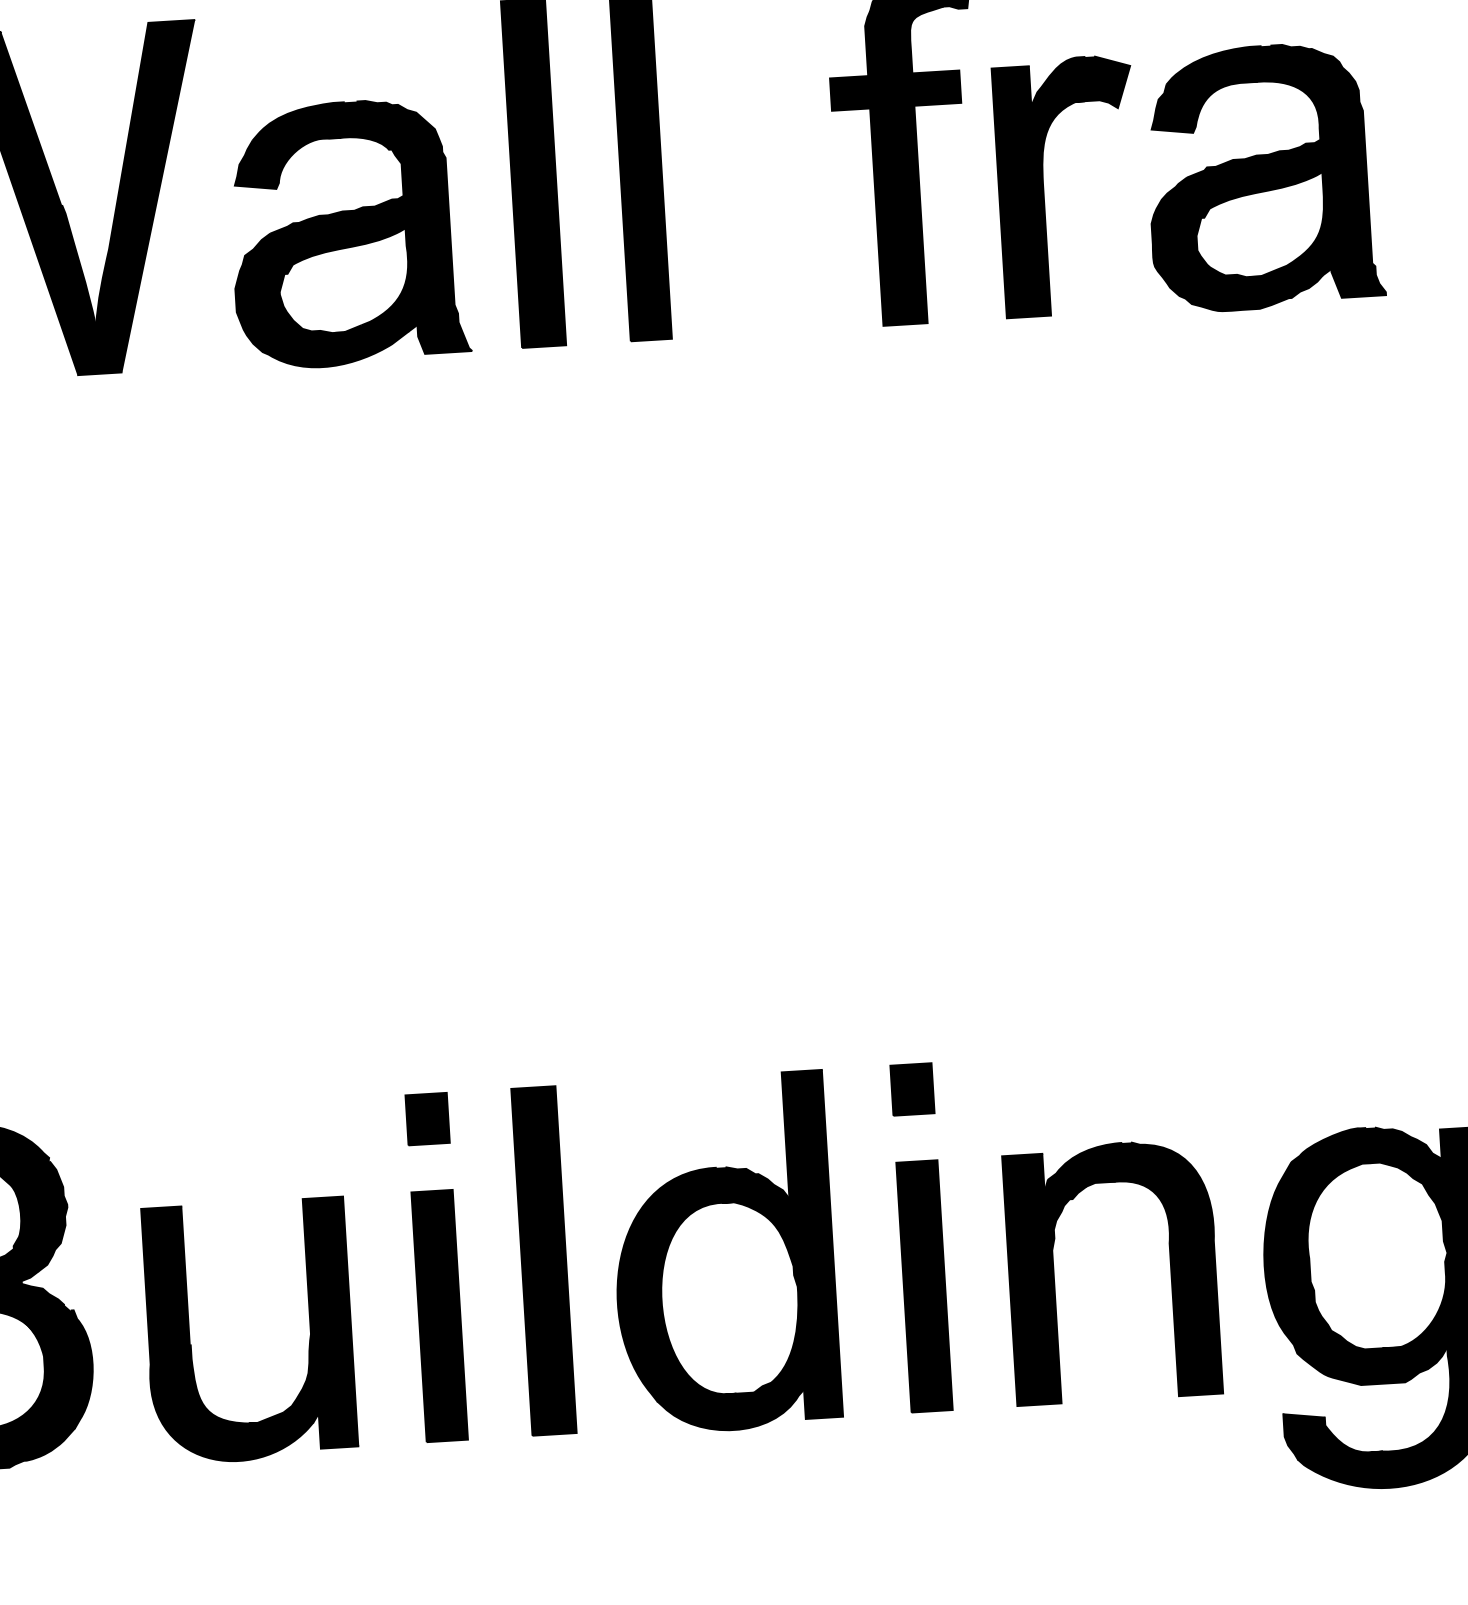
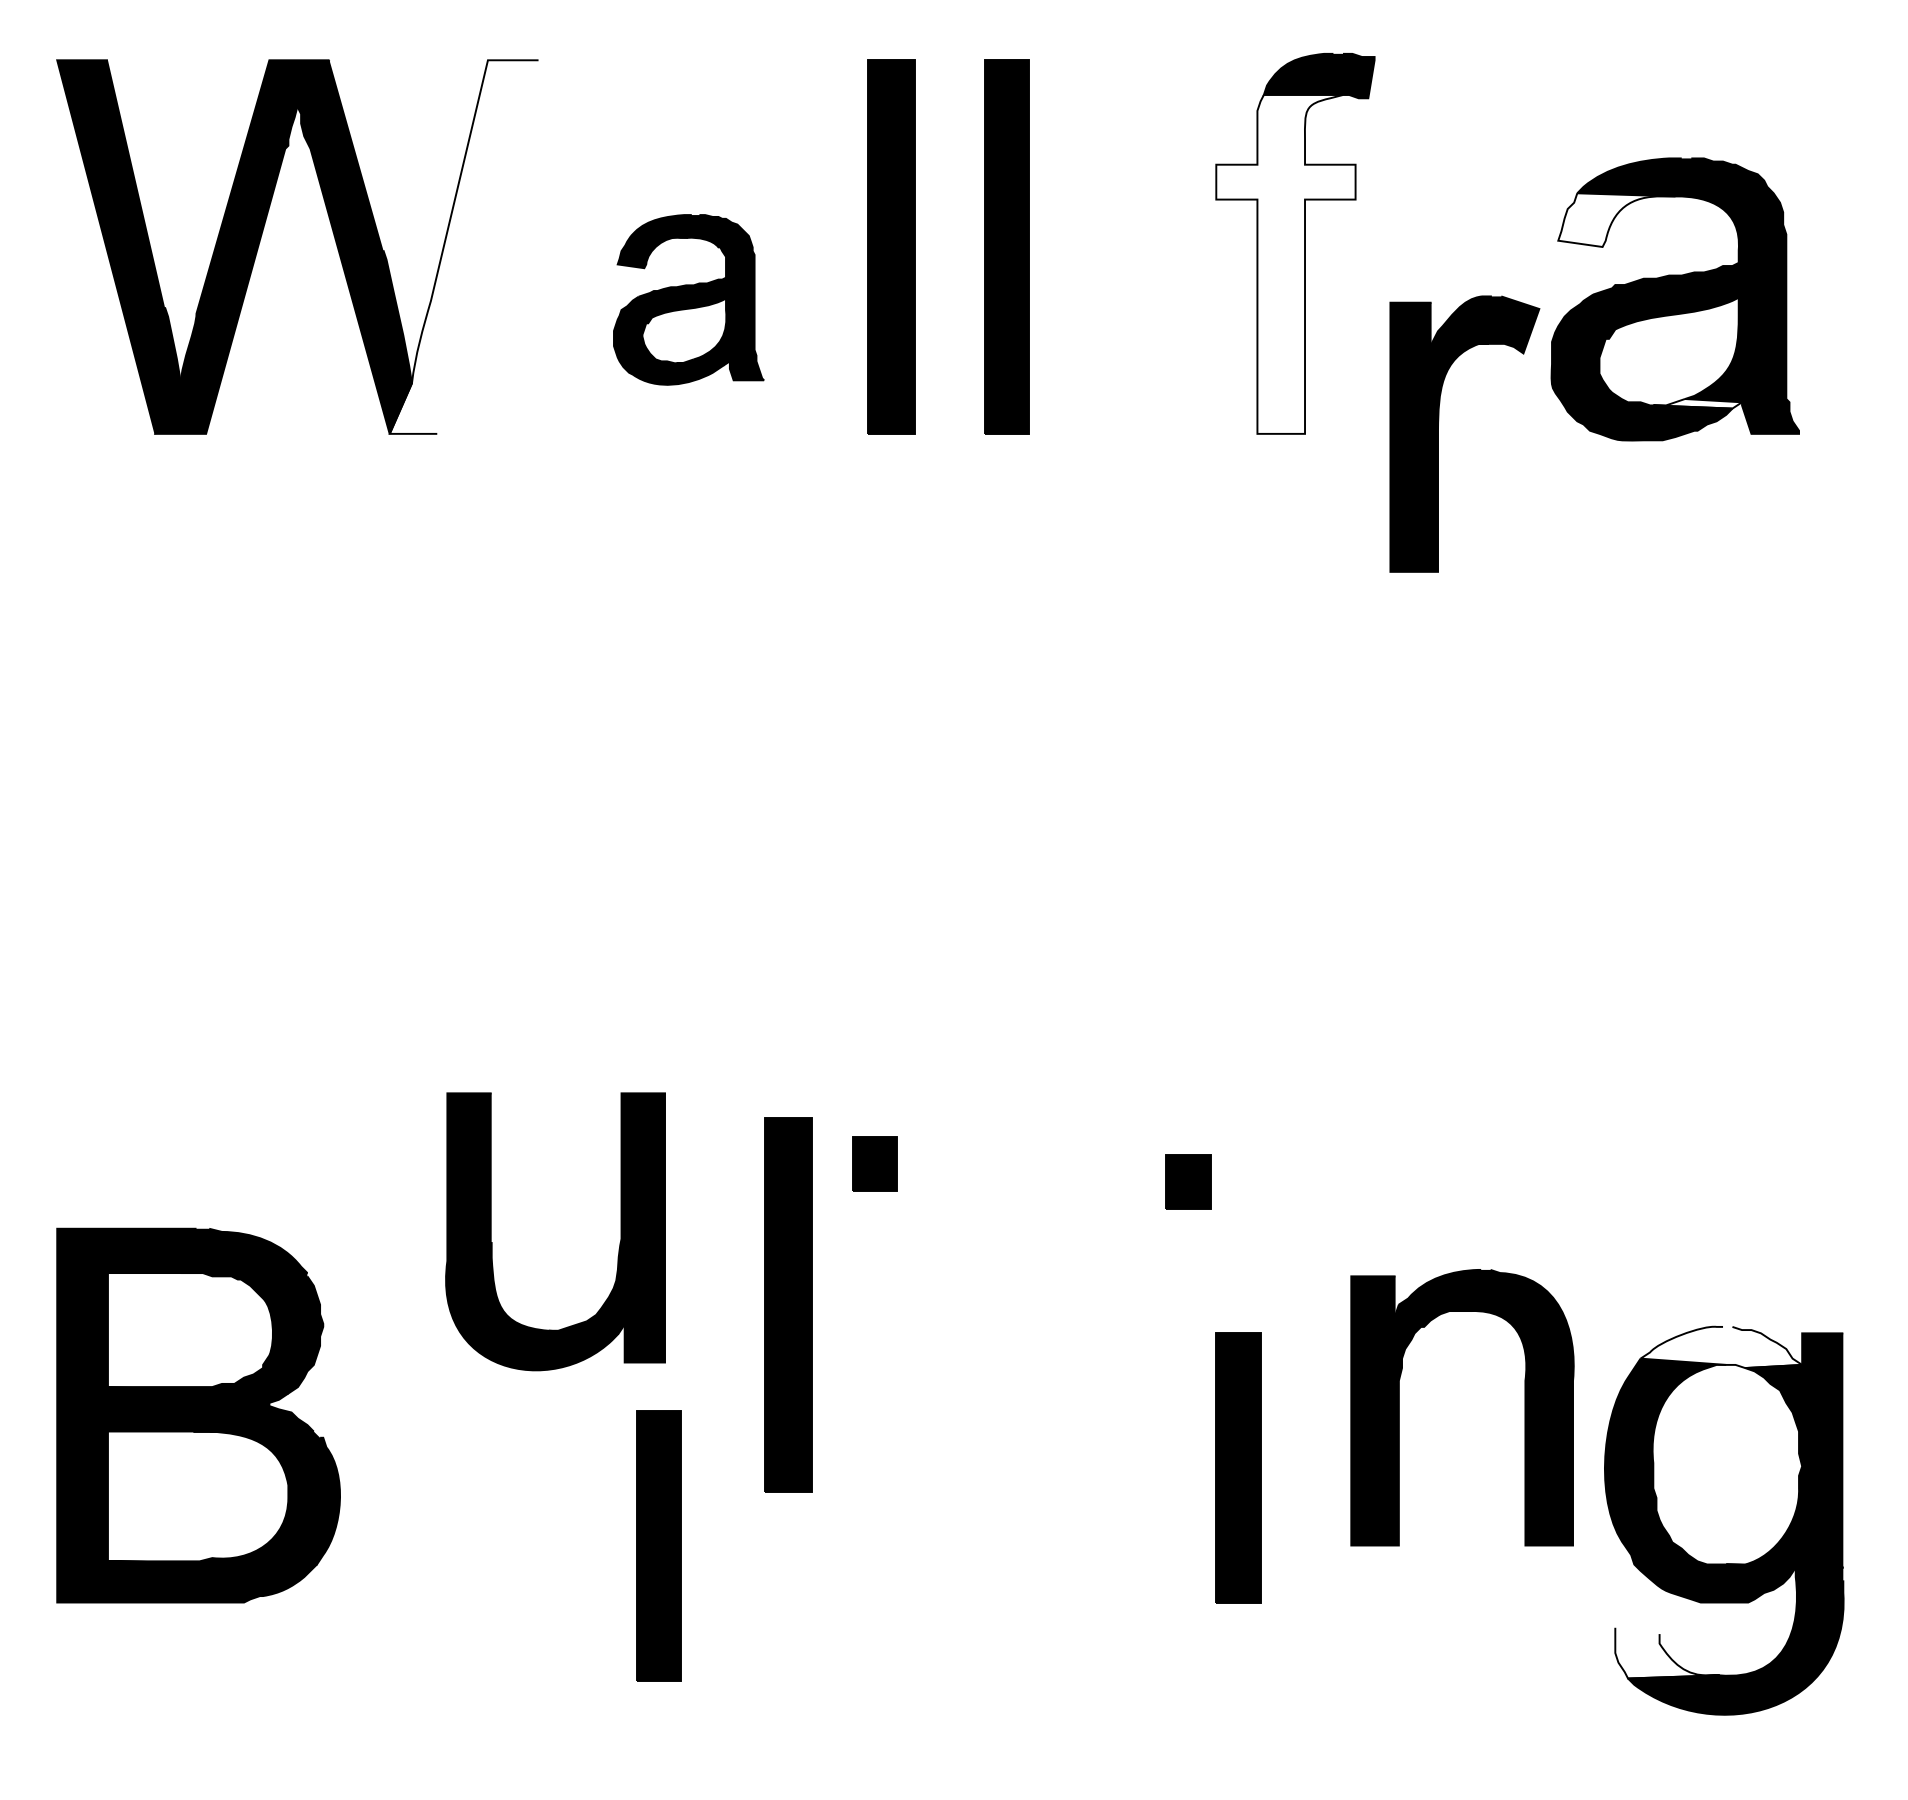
fill: (1204, 107) -> (1616, 220), removed
fill: (899, 167) -> (1285, 264), removed
part: (1043, 187) -> (1438, 433), moved
fill: (136, 197) -> (463, 246), removed
part: (347, 233) -> (688, 299), size x0.6
fill: (1290, 272) -> (1697, 403), removed
part: (912, 1089) -> (1188, 1181), moved
part: (427, 1118) -> (874, 1163), moved
fill: (1365, 1147) -> (1721, 1347), removed
part: (724, 1252) -> (1025, 1418), removed
part: (543, 1260) -> (788, 1304), moved
part: (1170, 1268) -> (1524, 1407), moved
part: (439, 1315) -> (658, 1545), moved
part: (191, 1344) -> (492, 1242), moved
fill: (1333, 1433) -> (1667, 1652), removed

